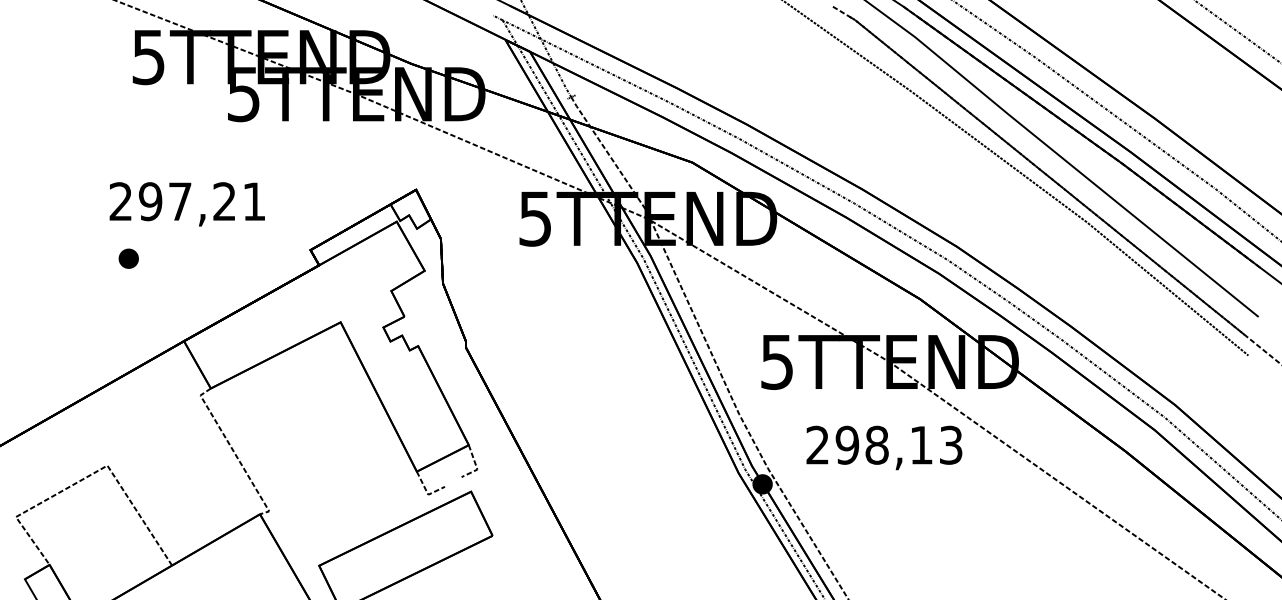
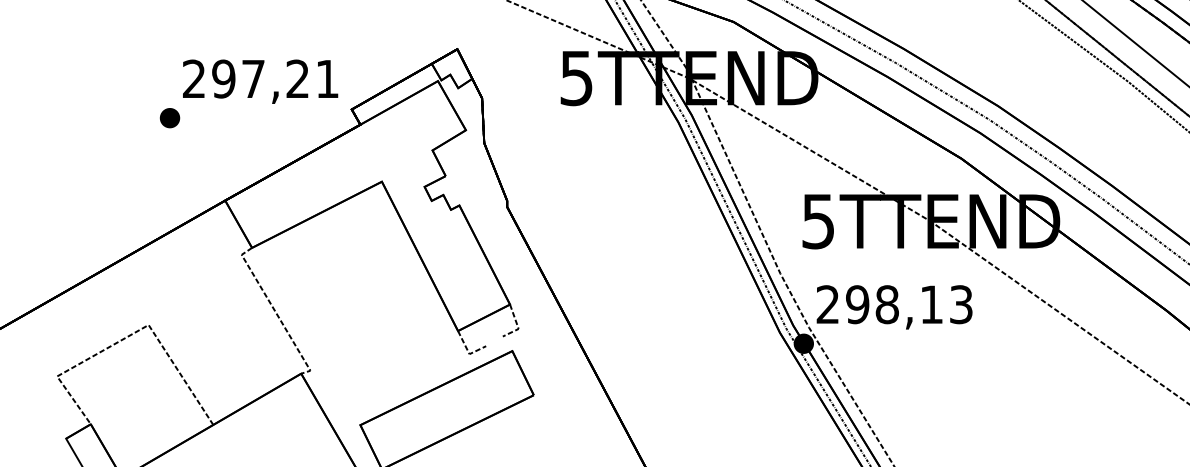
text: (186, 204) -> (259, 81), moved
text: (884, 447) -> (894, 306), moved

